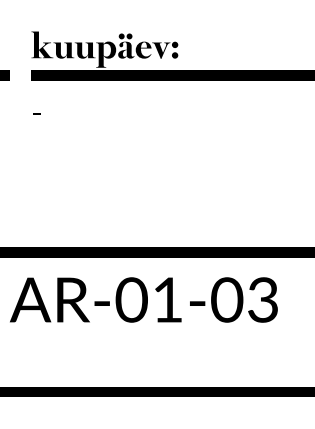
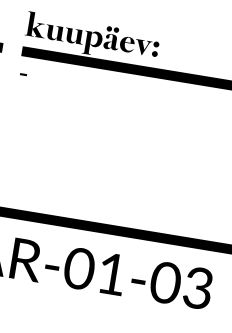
text: (36, 113) -> (22, 74), moved

